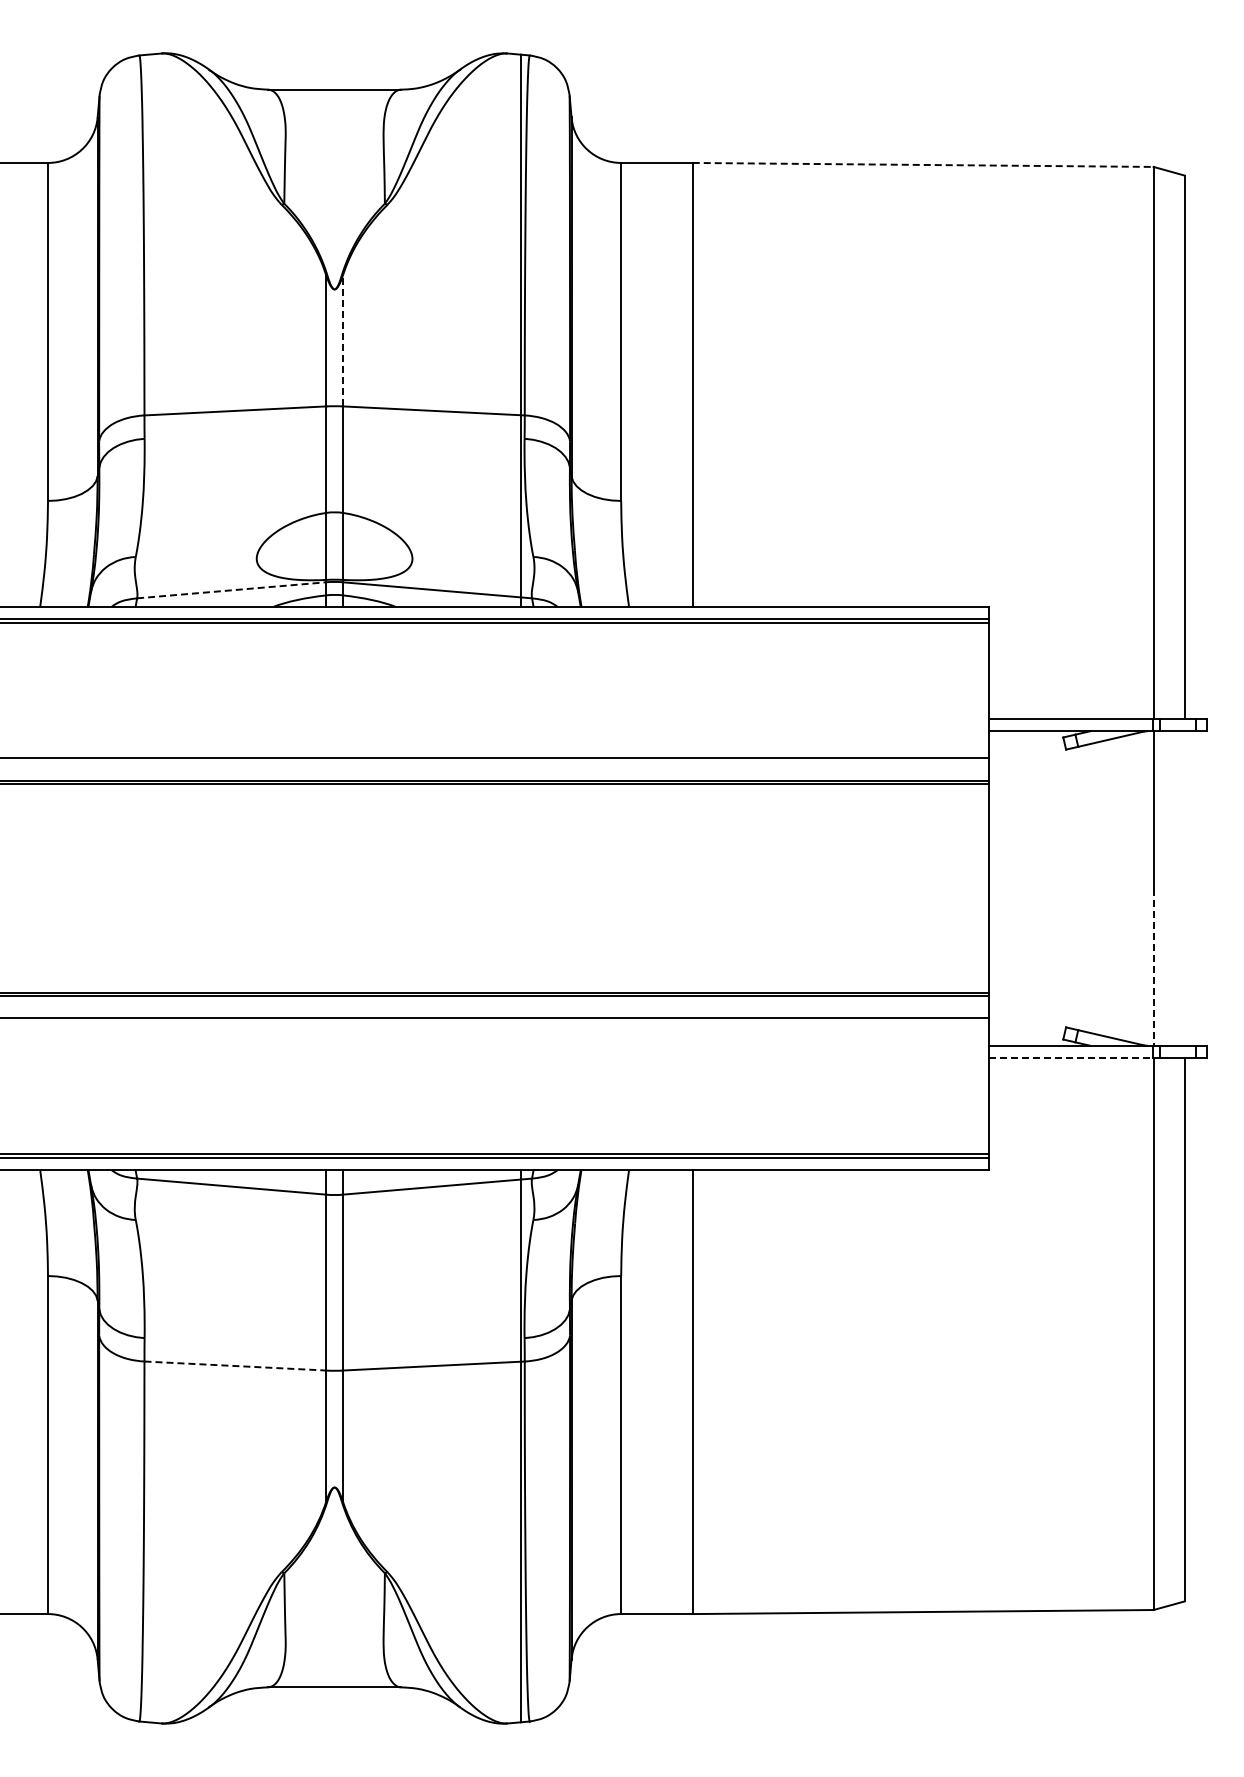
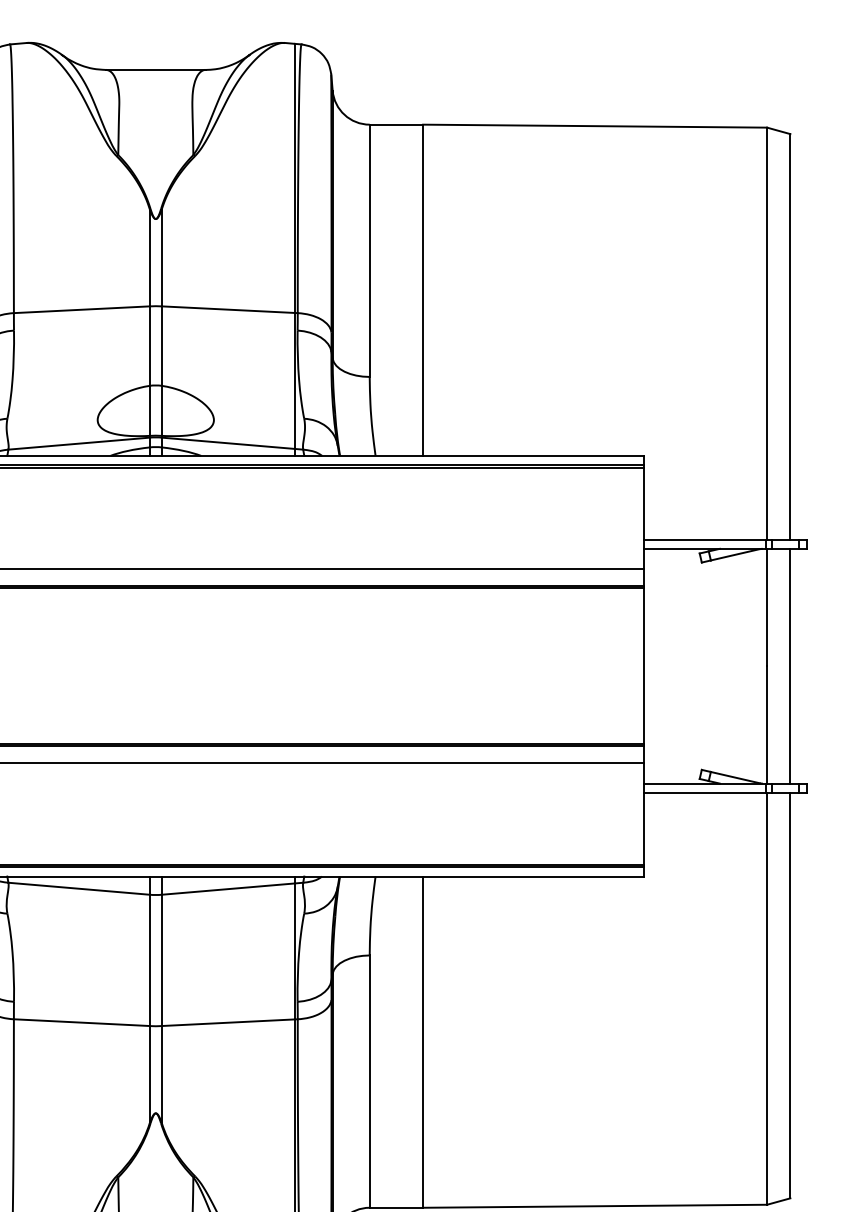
line: (923, 164) -> (595, 125), dashed -> solid
line: (342, 340) -> (161, 257), dashed -> solid
line: (232, 590) -> (79, 443), dashed -> solid
line: (1184, 888) -> (790, 666), added
line: (1153, 967) -> (767, 725), dashed -> solid
line: (1070, 1058) -> (705, 793), dashed -> solid
line: (235, 1366) -> (81, 1022), dashed -> solid

